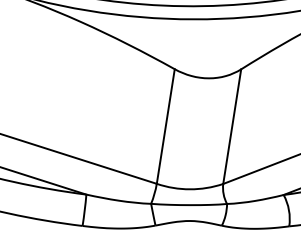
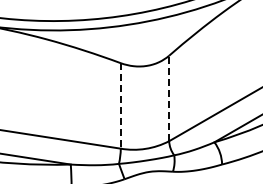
line: (165, 125) -> (120, 105), solid -> dashed
line: (232, 126) -> (169, 98), solid -> dashed

